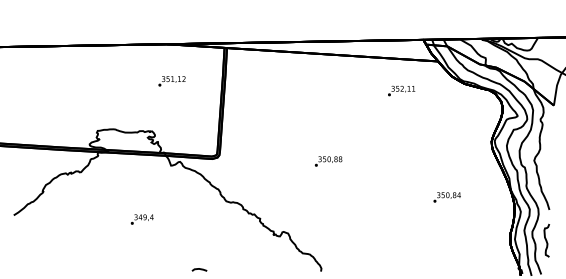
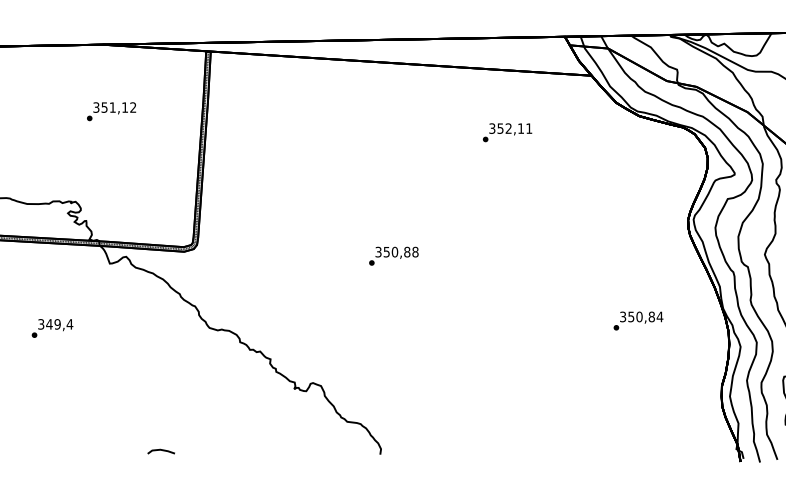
text: (401, 90) -> (507, 131), moved
text: (446, 197) -> (637, 321), moved
text: (141, 219) -> (51, 328), moved

